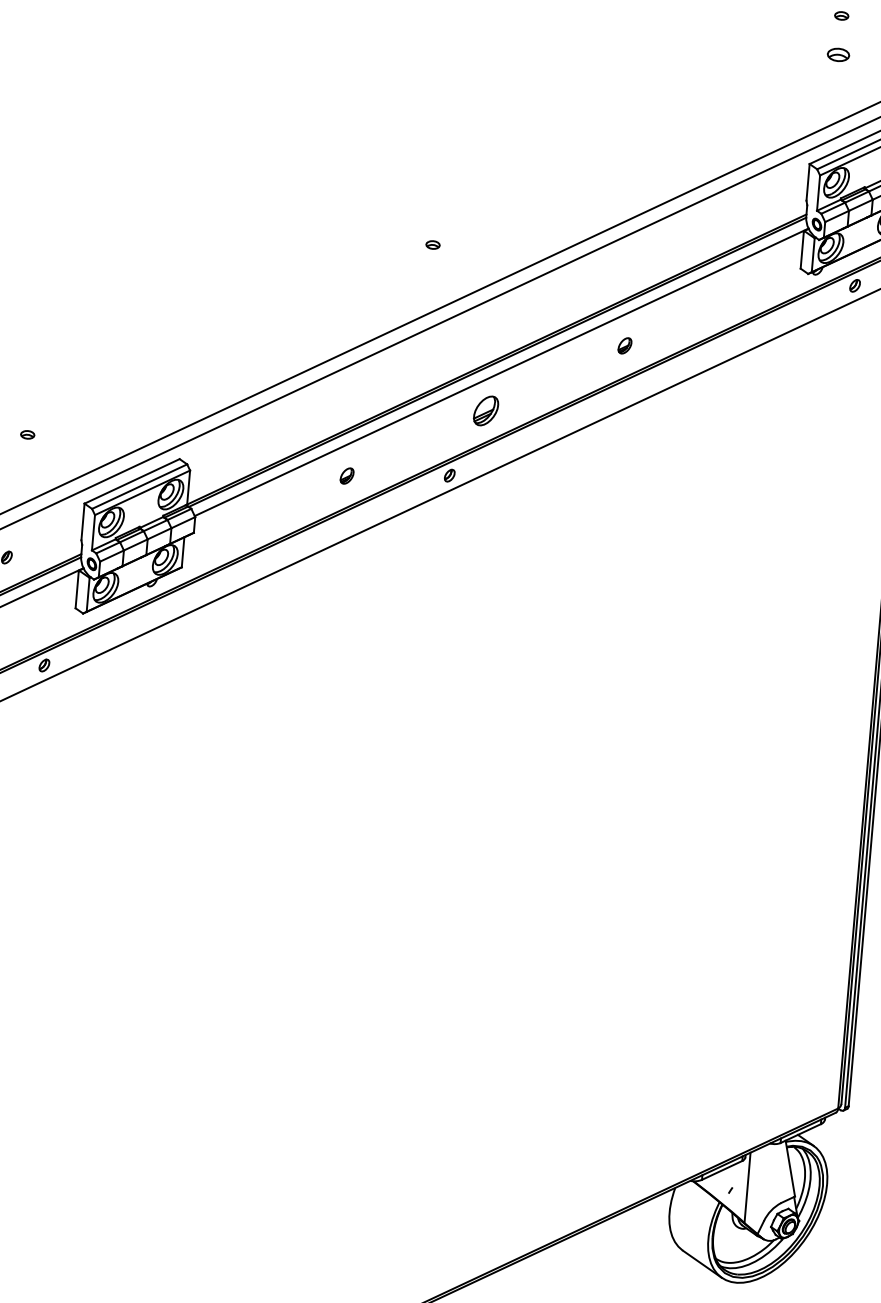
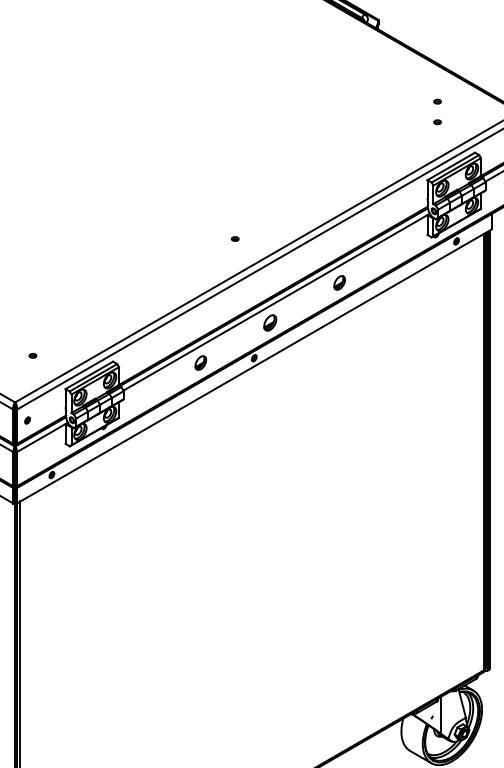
part: (838, 55) -> (437, 122), size x0.62
part: (624, 345) -> (339, 282), size x1.67
part: (346, 474) -> (200, 362), size x1.67

